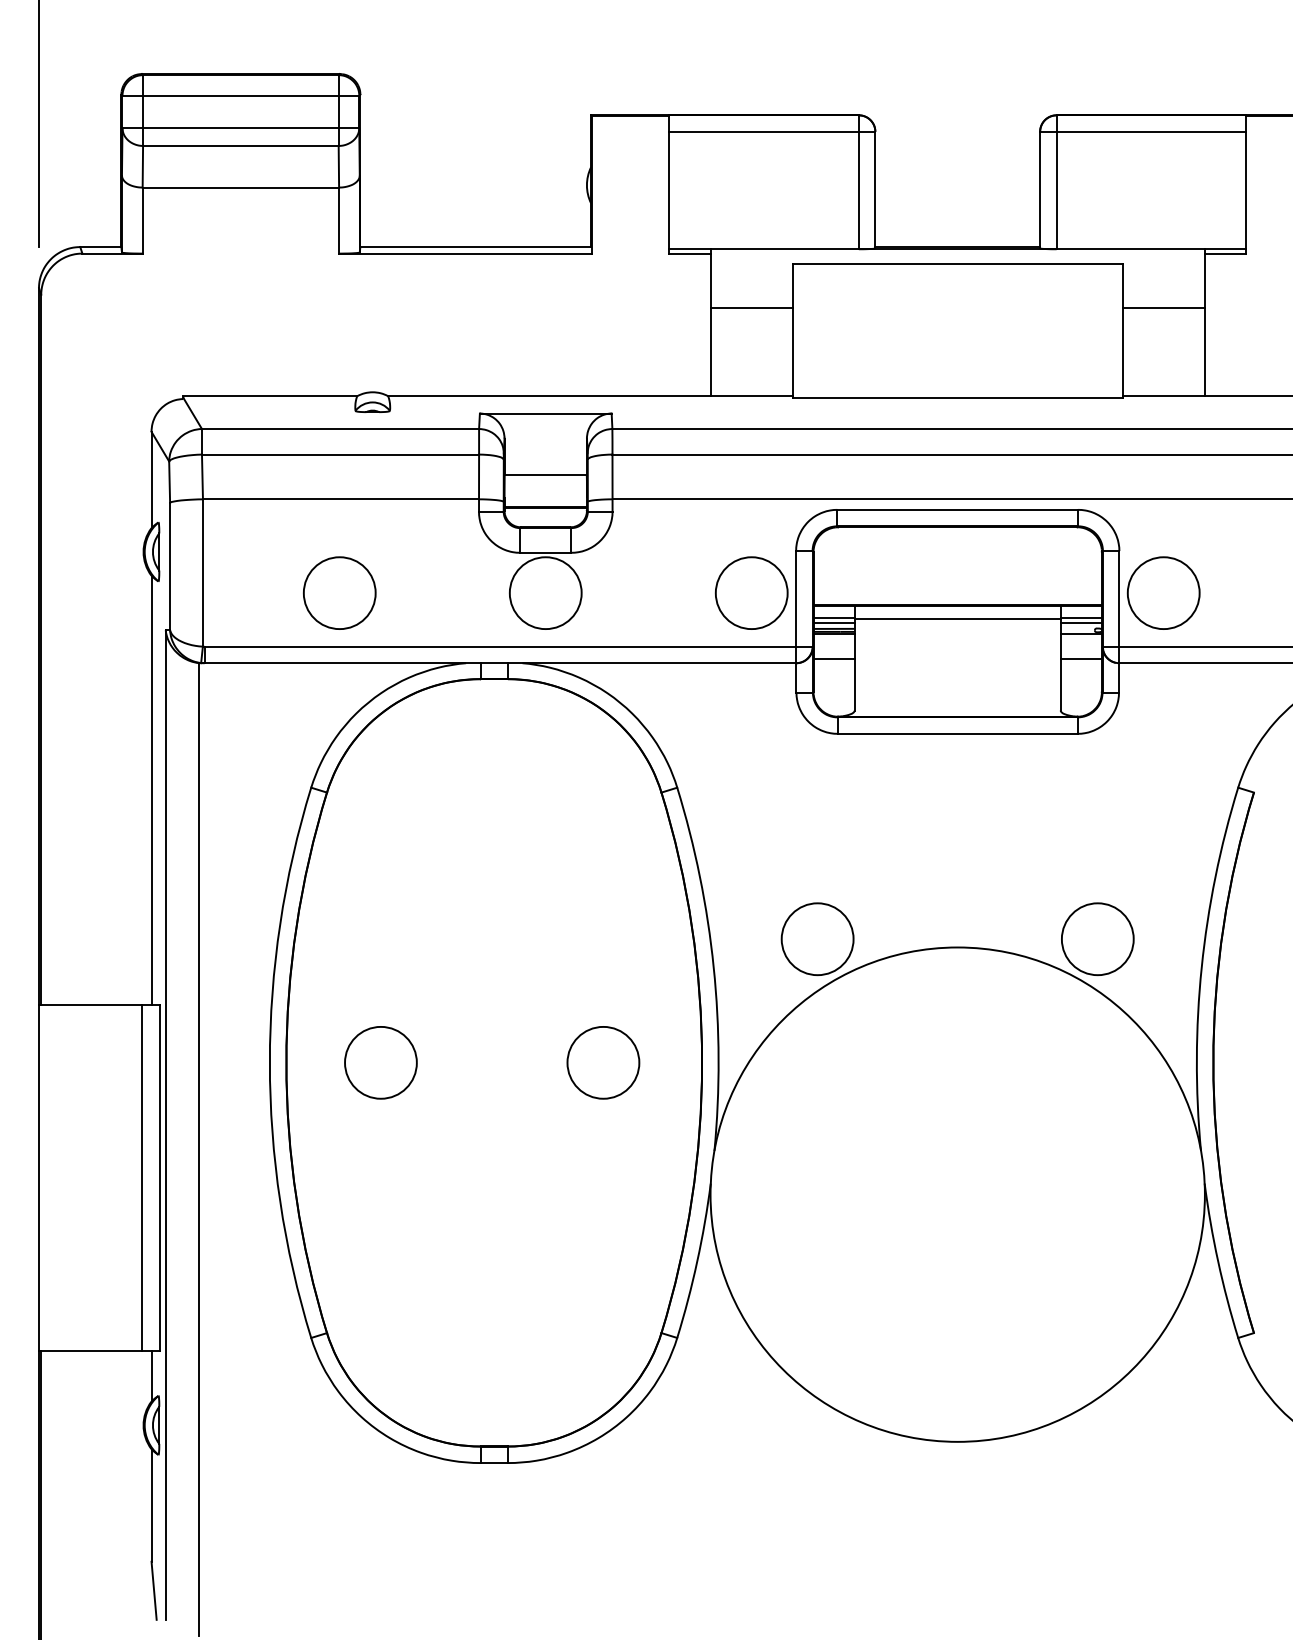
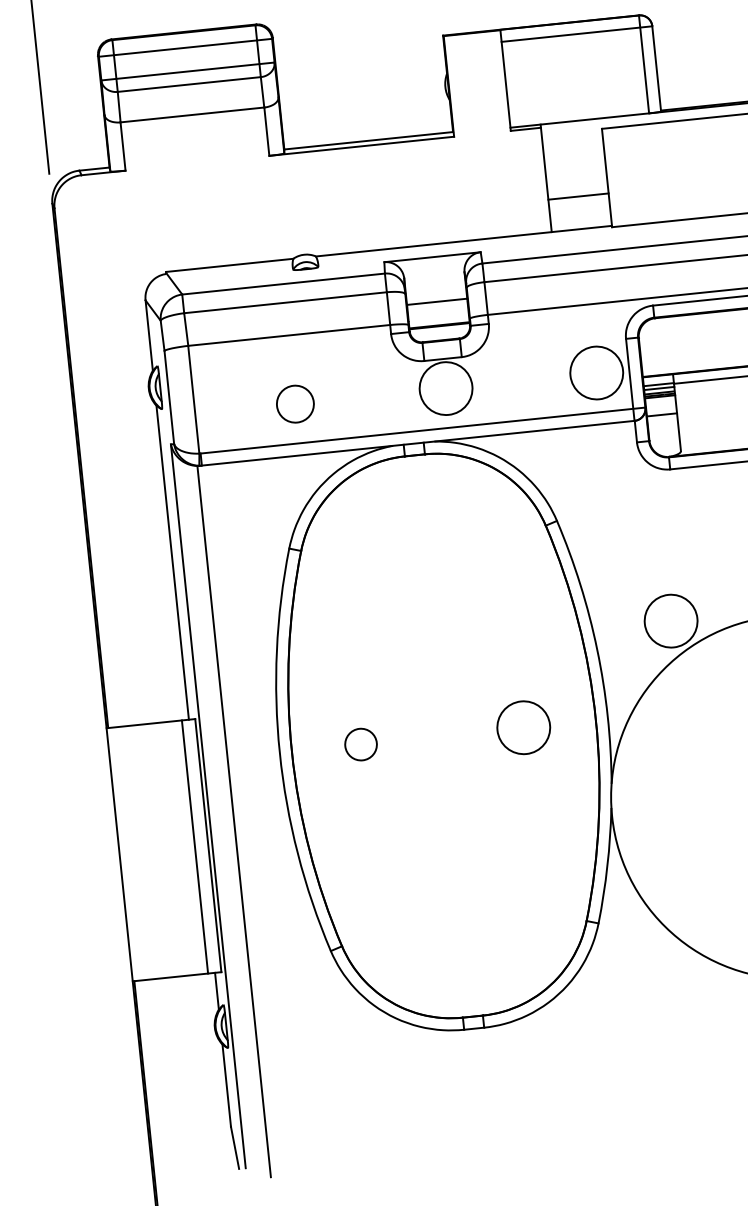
line: (751, 307) -> (578, 196), moved
circle: (339, 593) -> (295, 404), size x0.7
circle: (380, 1062) -> (360, 744), size x0.6

